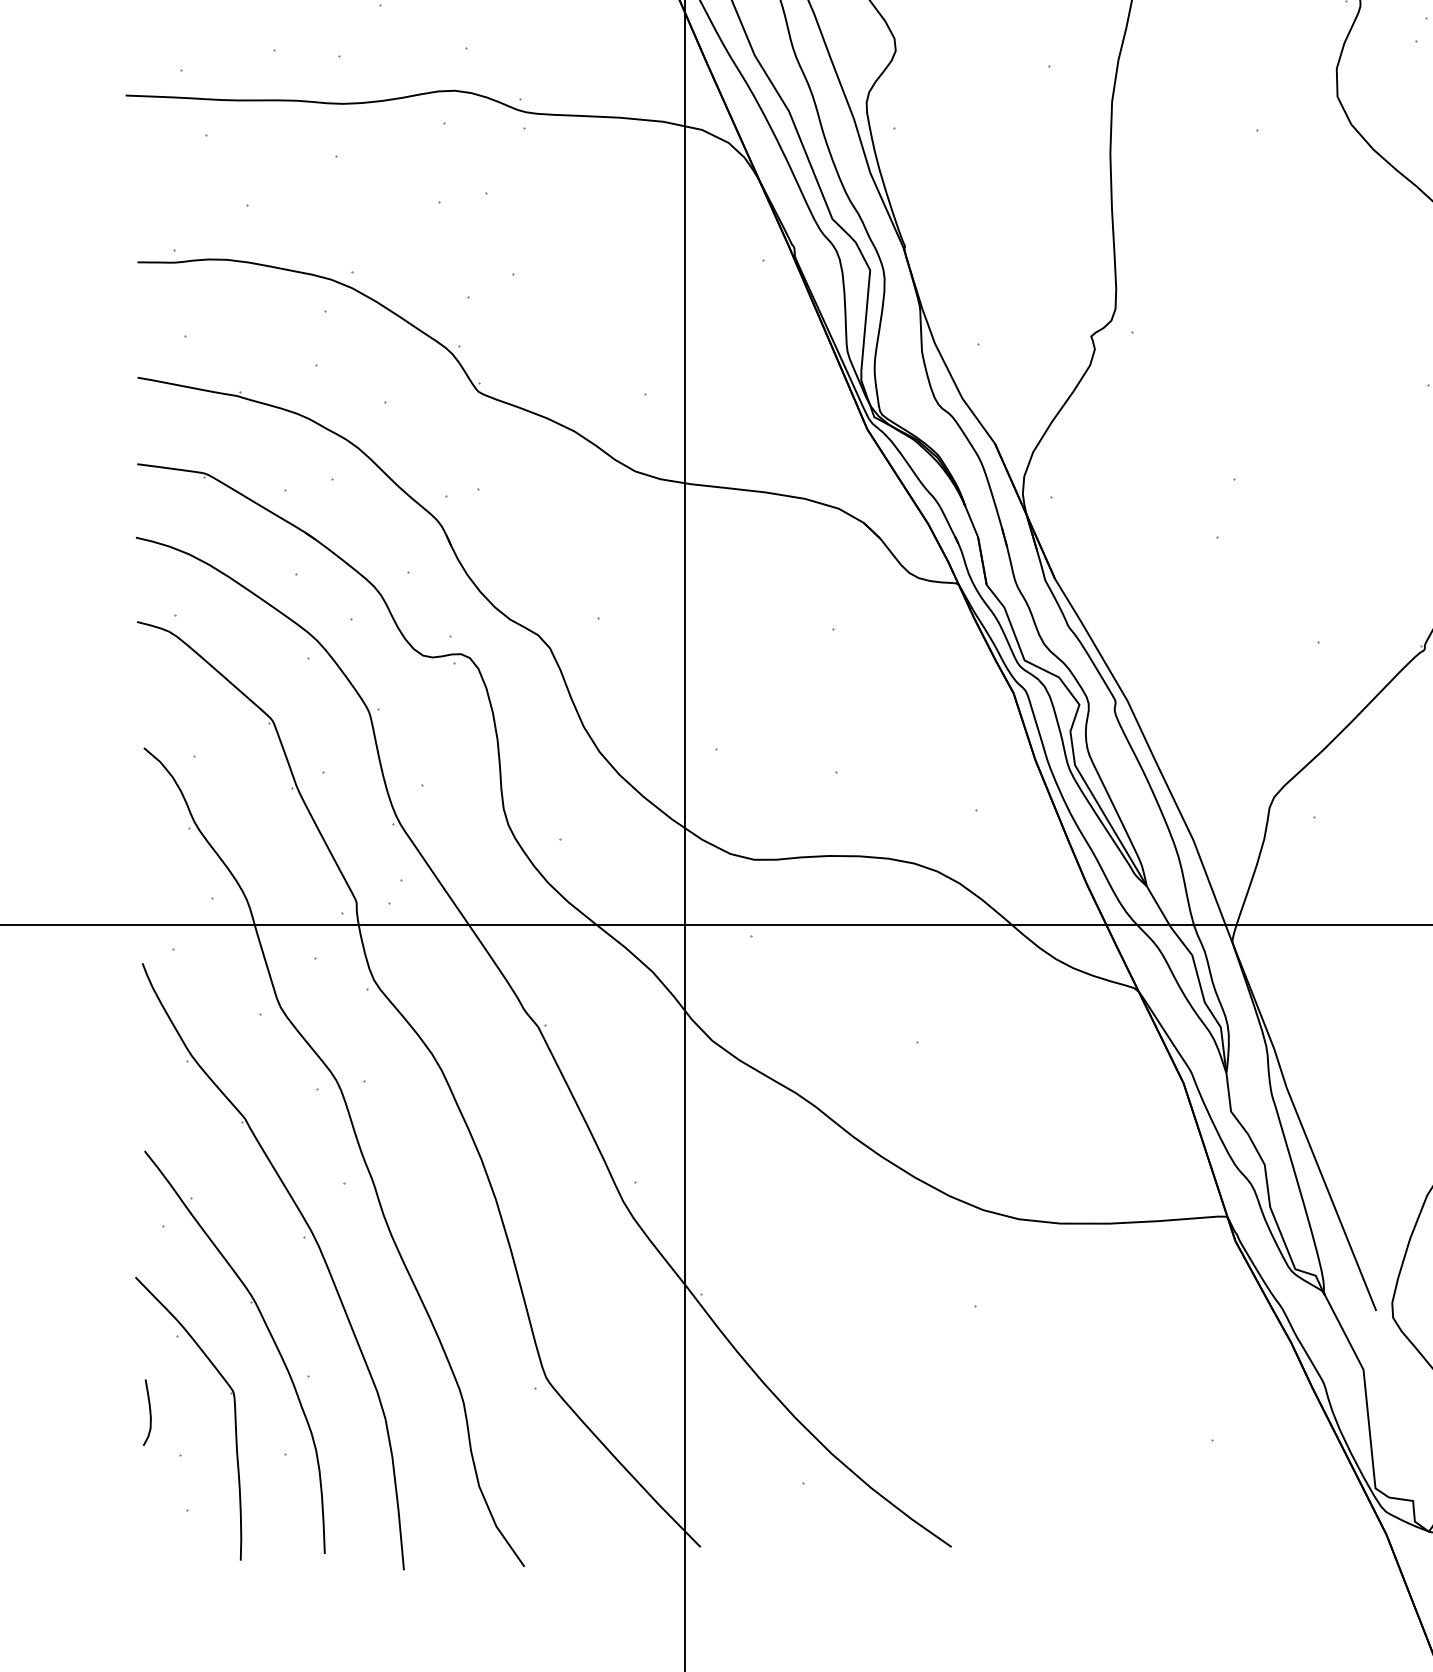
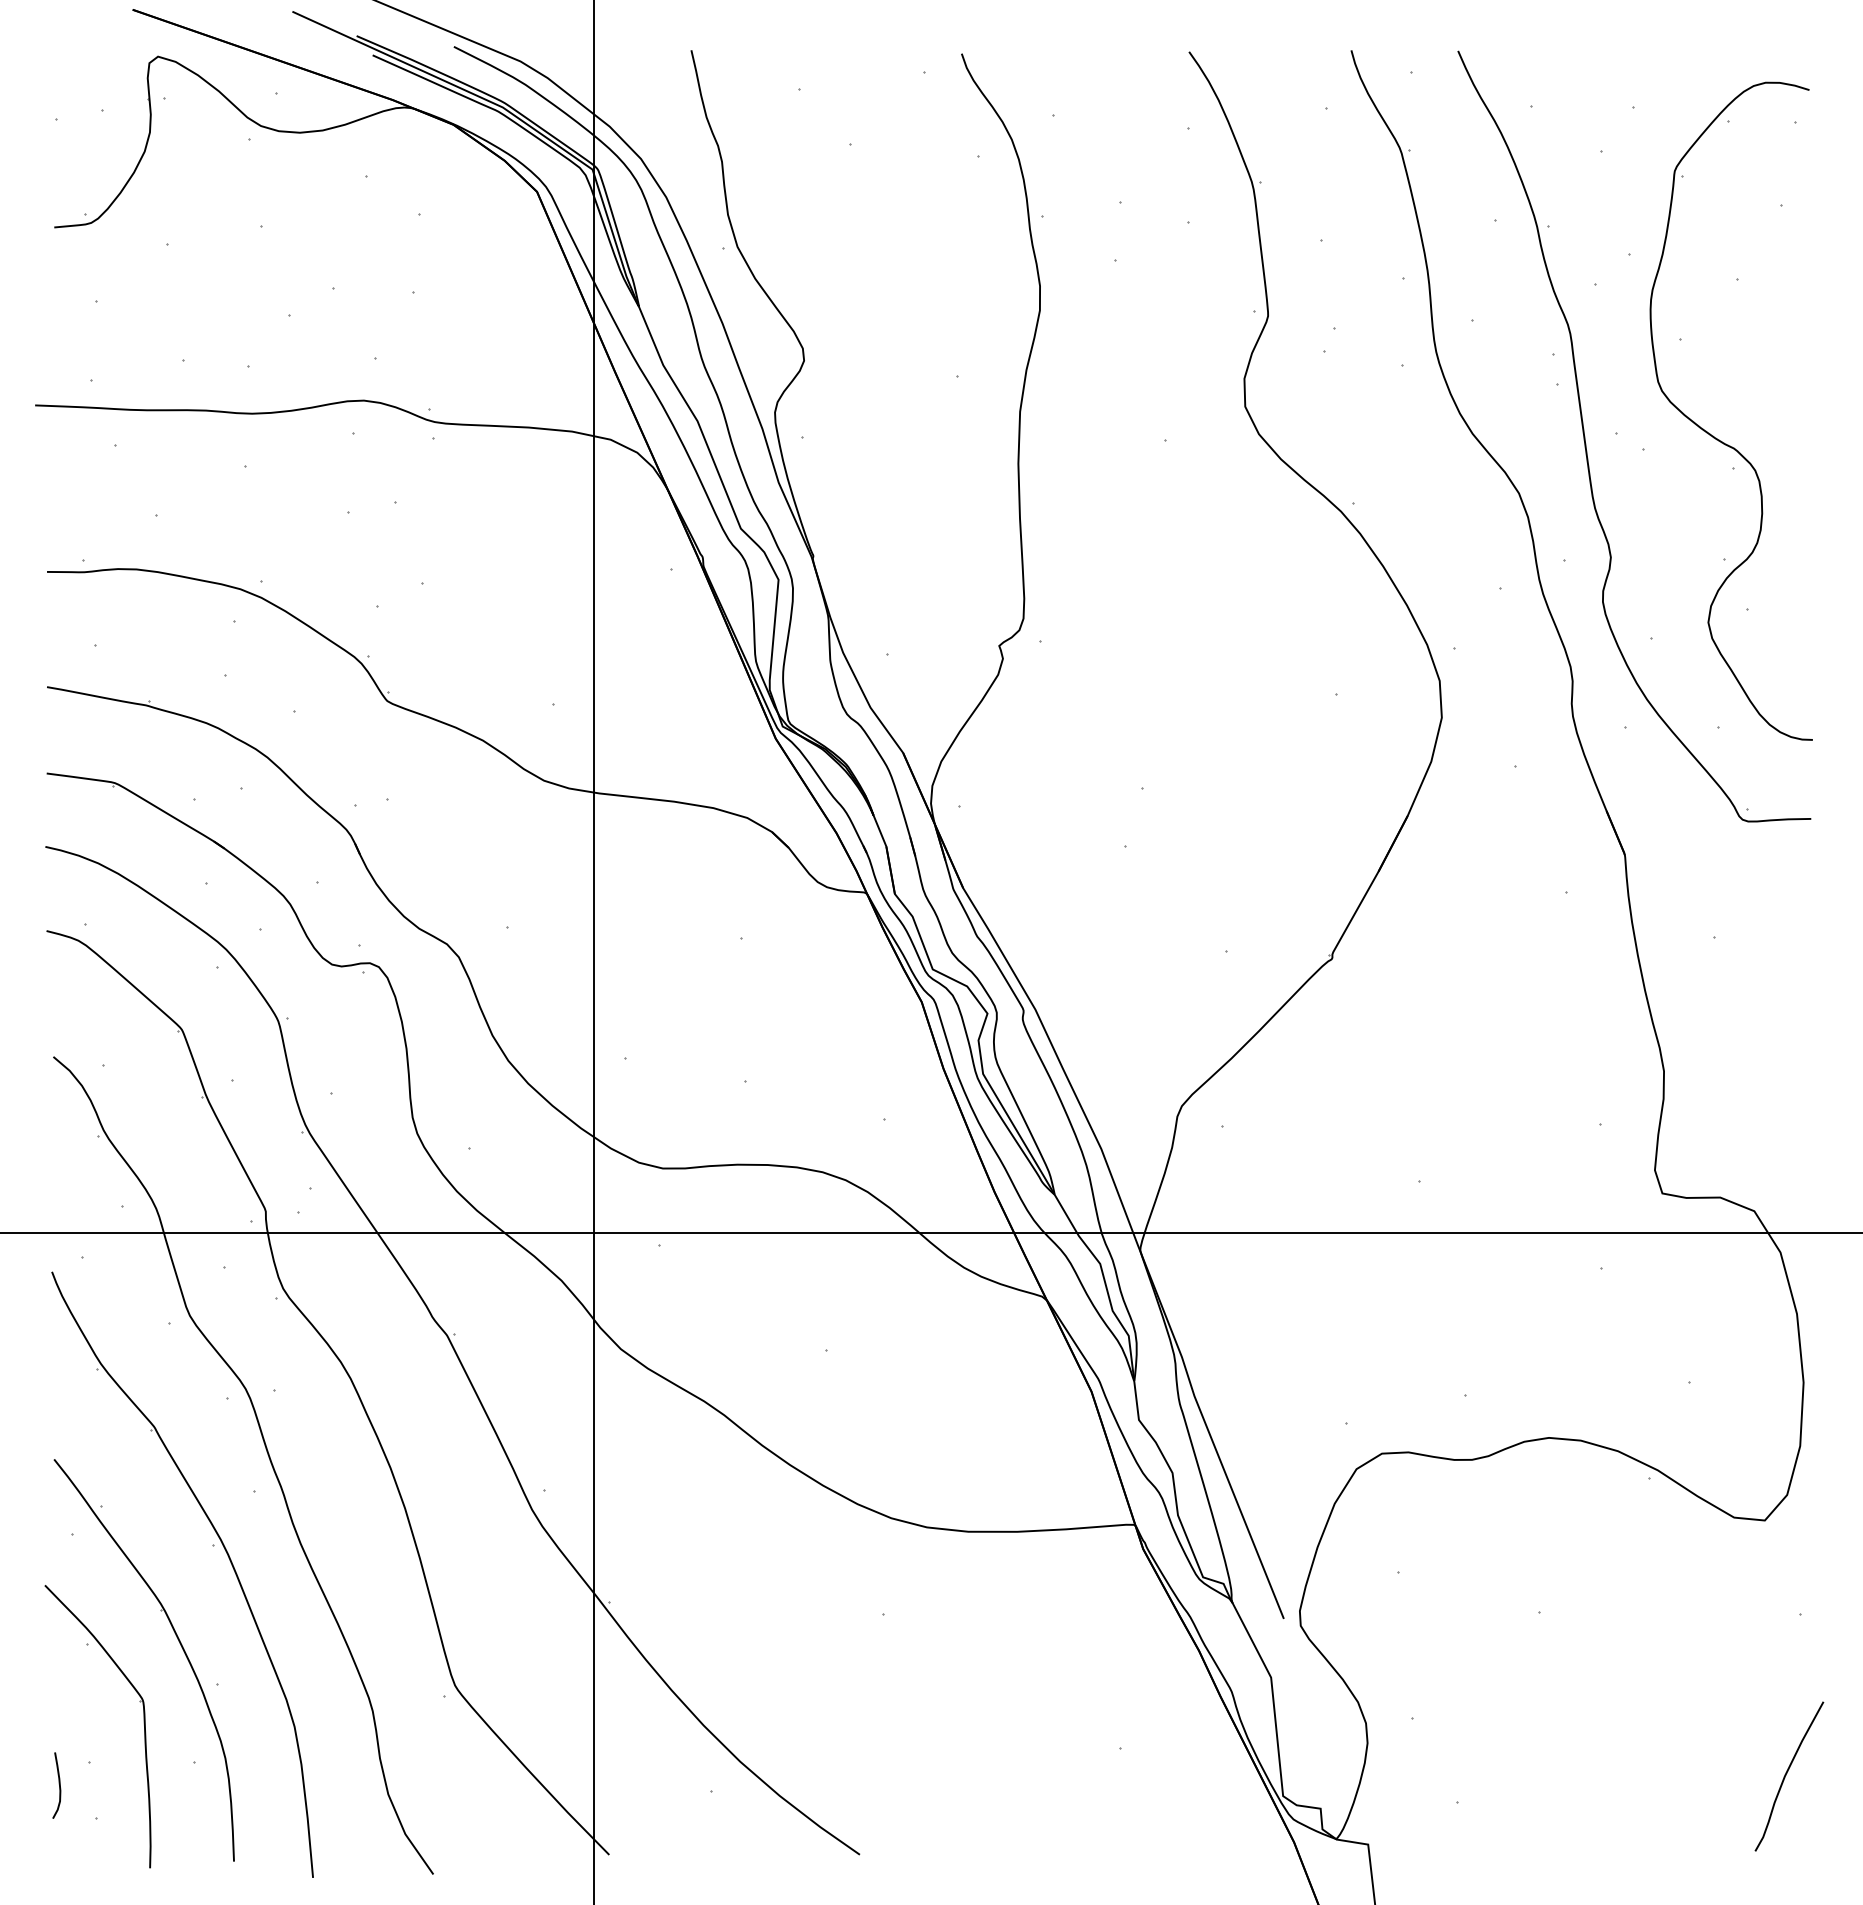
curve: (149, 1411) -> (58, 1784), moved

